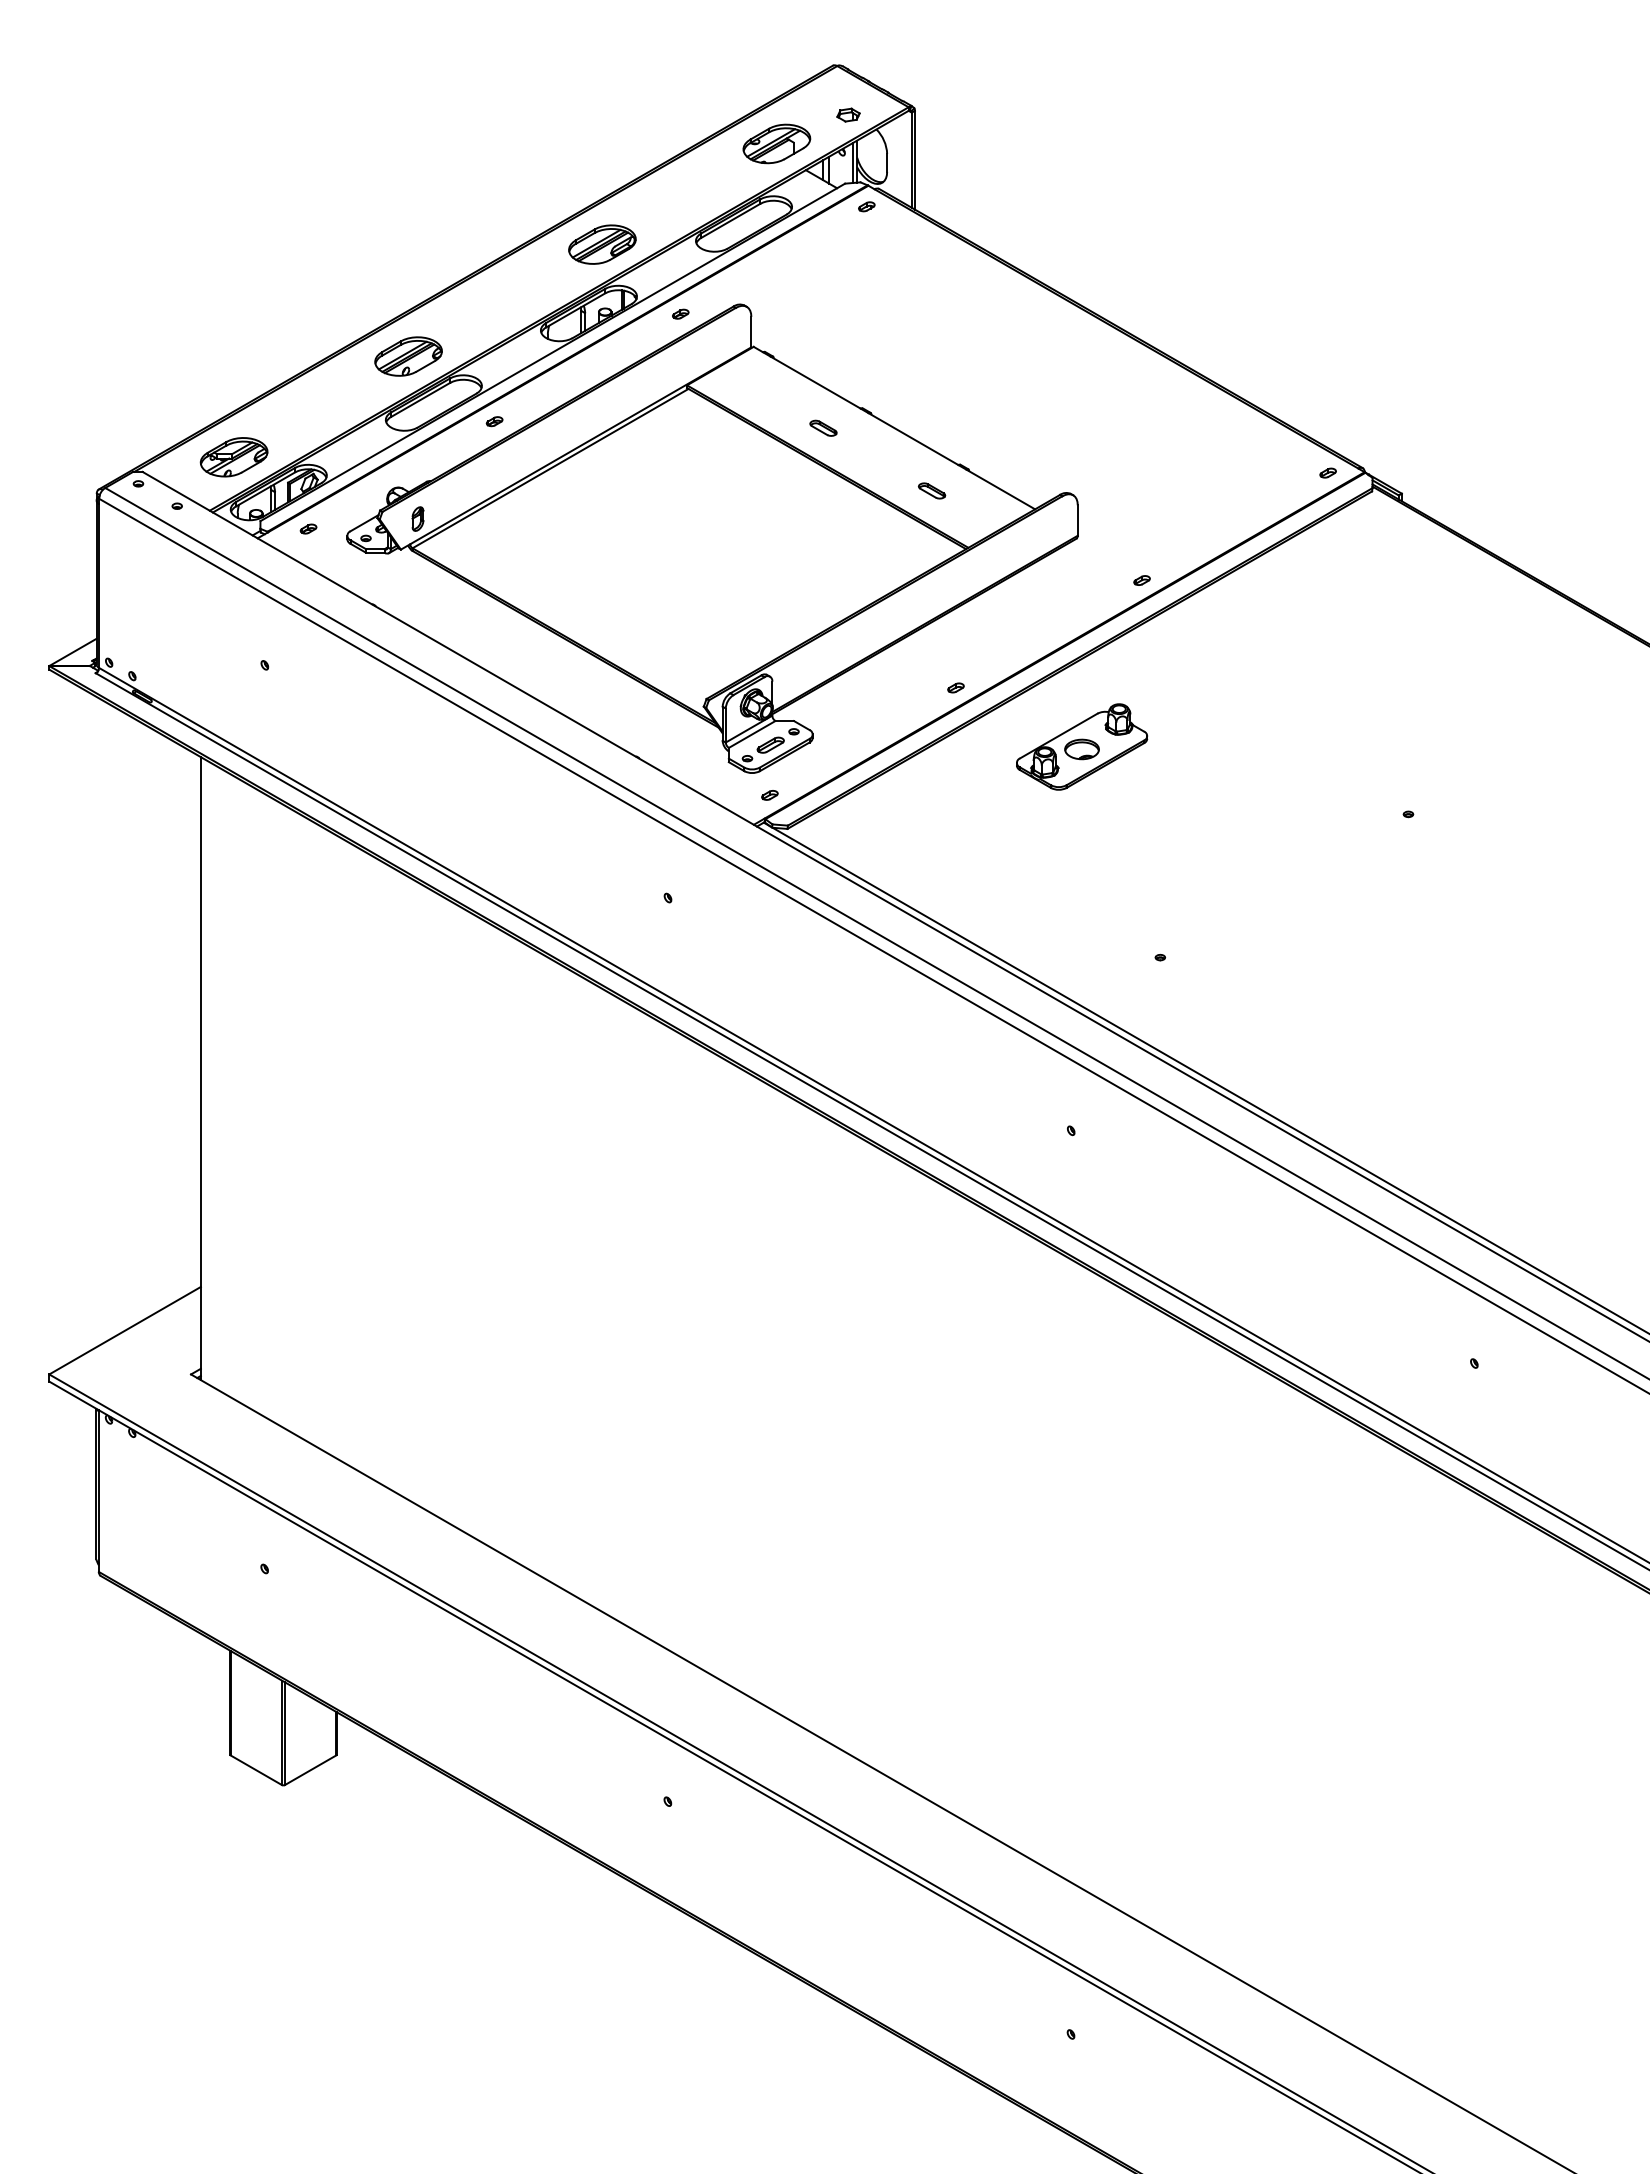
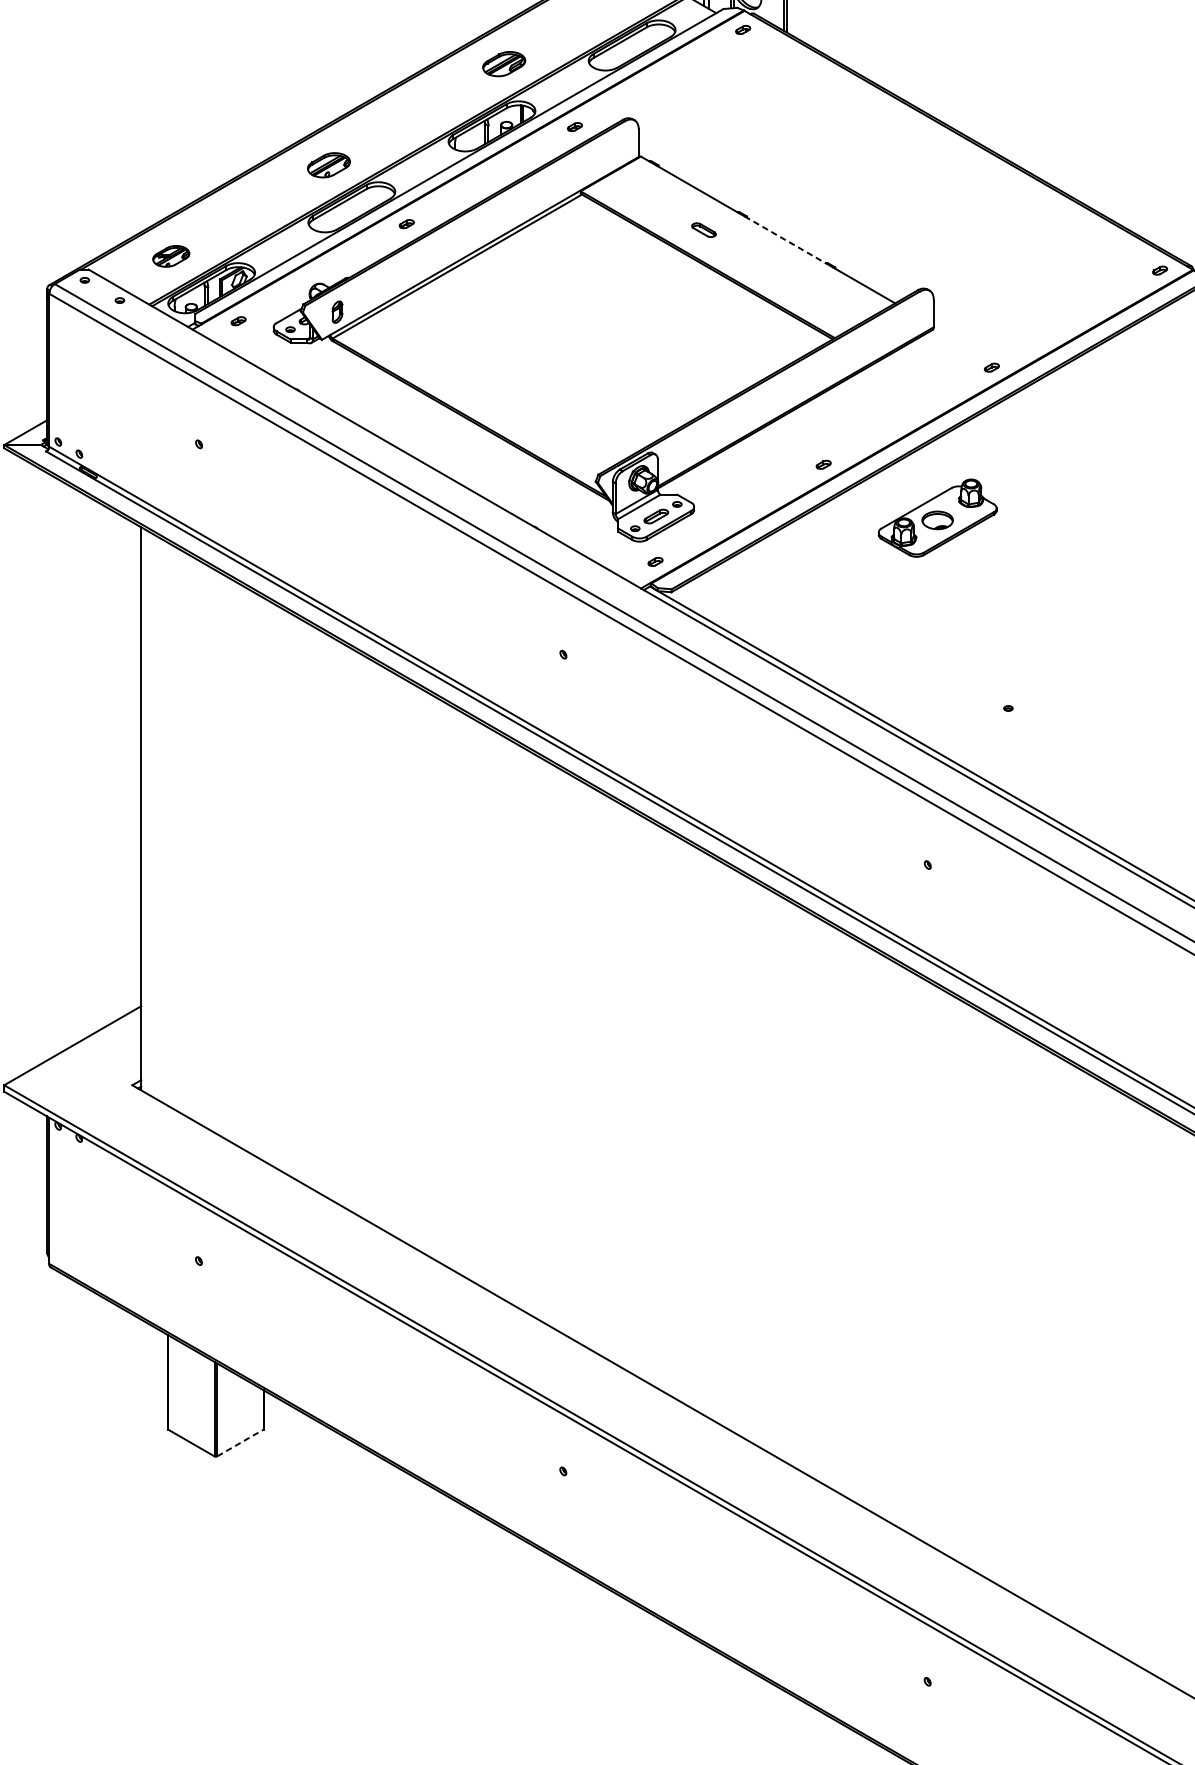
part: (602, 244) -> (504, 64), size x0.7
part: (408, 356) -> (328, 165), size x0.7
line: (913, 439) -> (785, 240), solid -> dashed
part: (233, 457) -> (170, 256), size x0.6
part: (931, 490) -> (801, 286), removed
line: (310, 1770) -> (240, 1443), solid -> dashed

